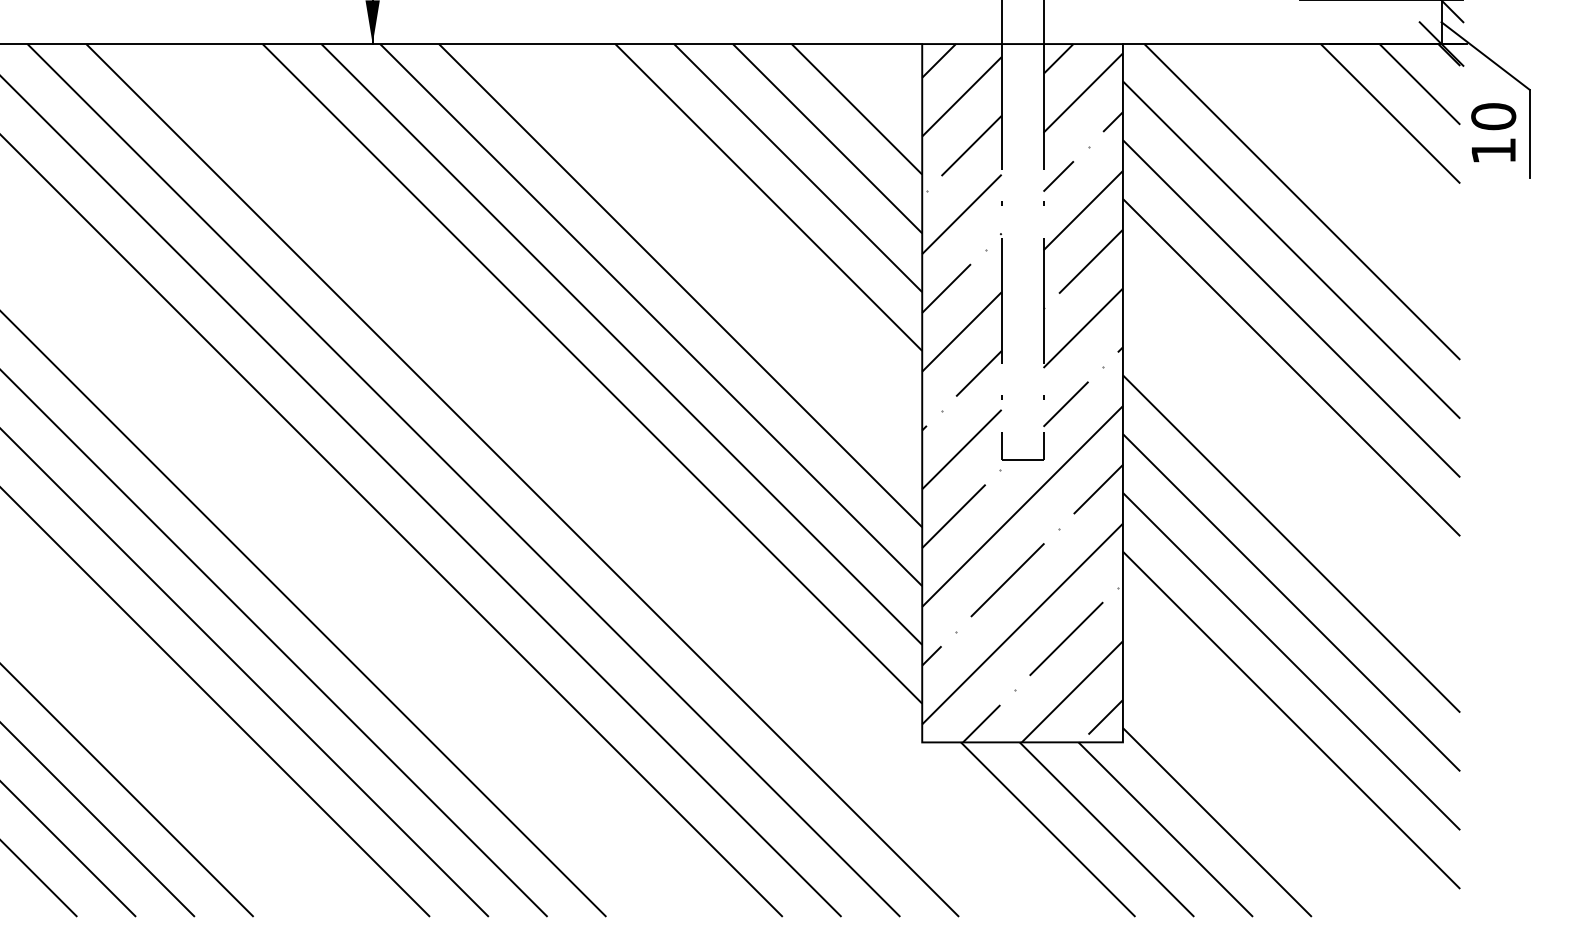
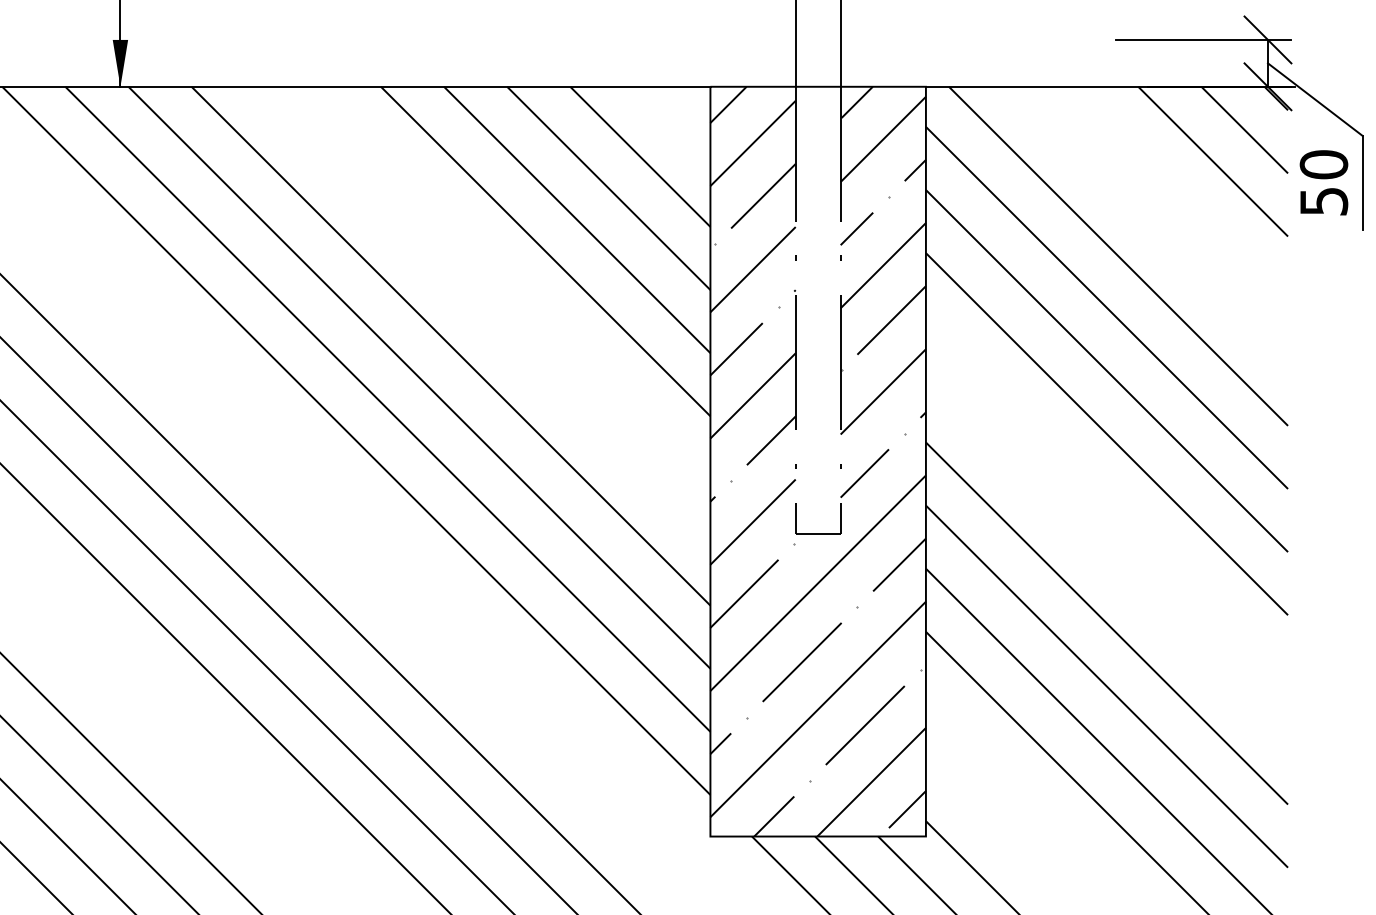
text: (1493, 150) -> (1323, 201), 10 -> 50

